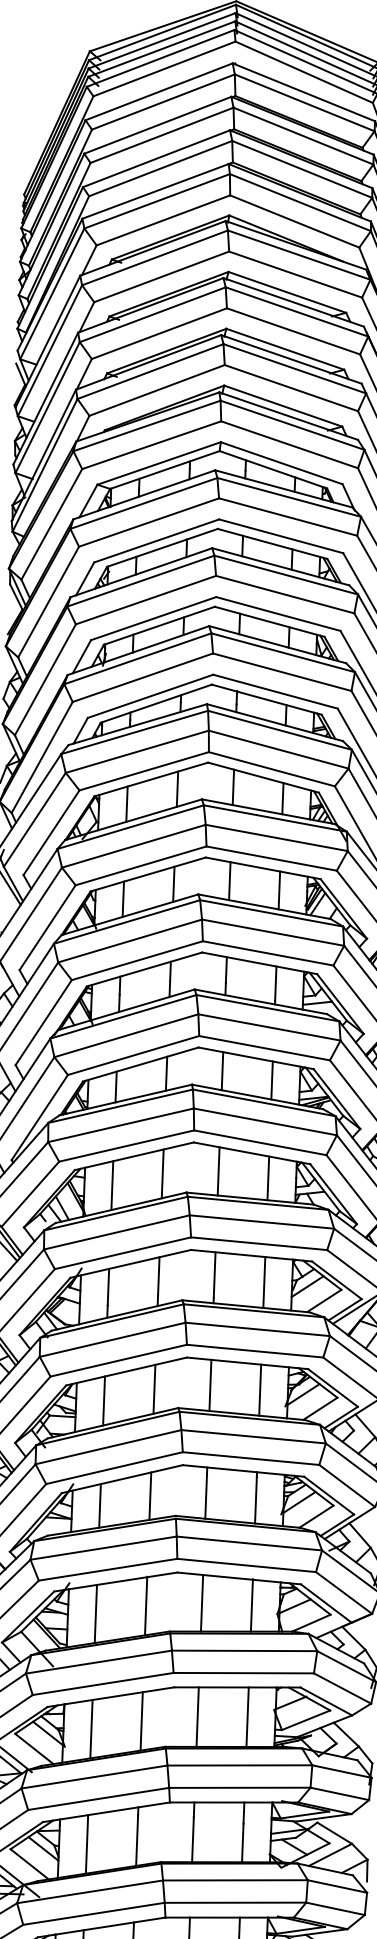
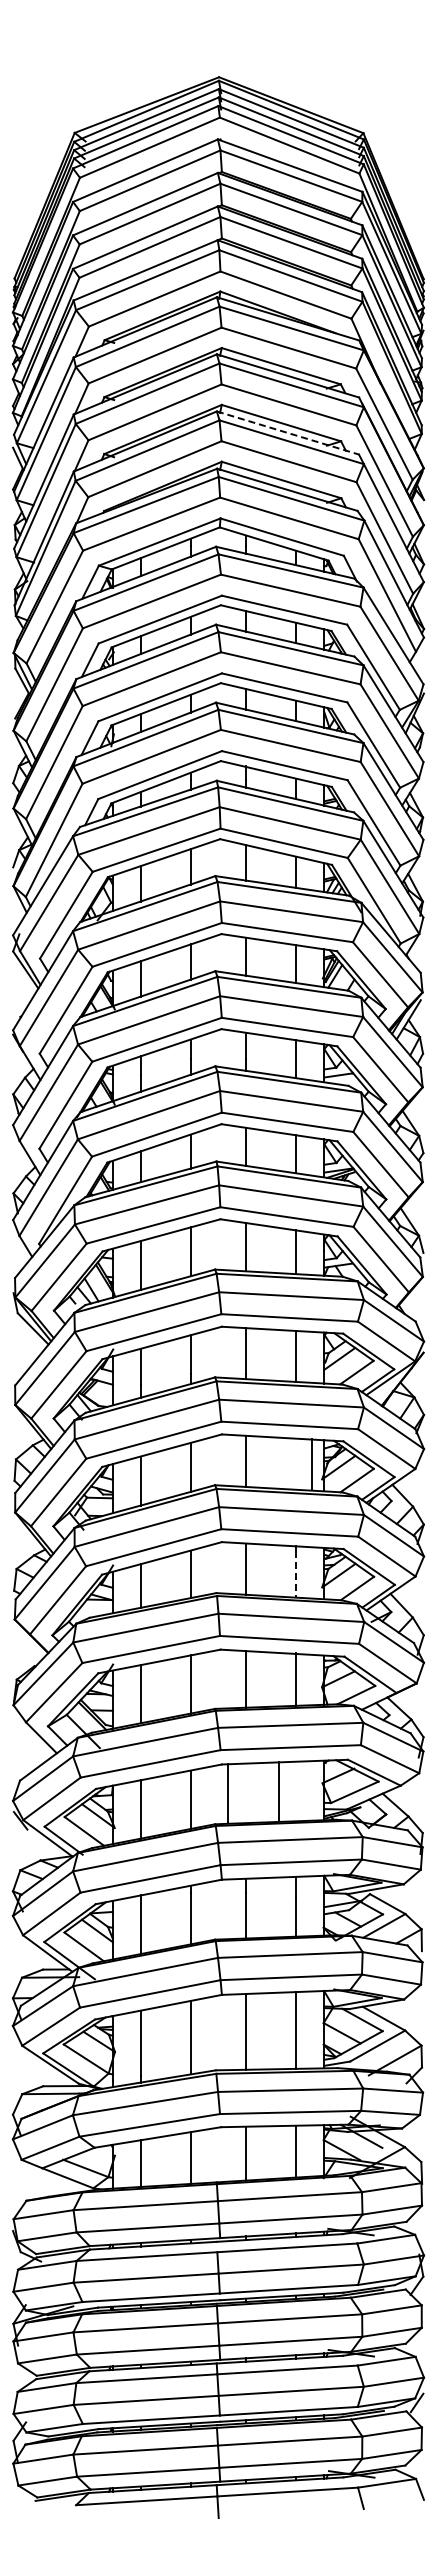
line: (291, 359) -> (288, 433), solid -> dashed
line: (260, 1389) -> (312, 1463), moved
line: (256, 1501) -> (296, 1575), solid -> dashed
line: (197, 1717) -> (228, 1793), moved
line: (247, 1717) -> (279, 1791), moved

